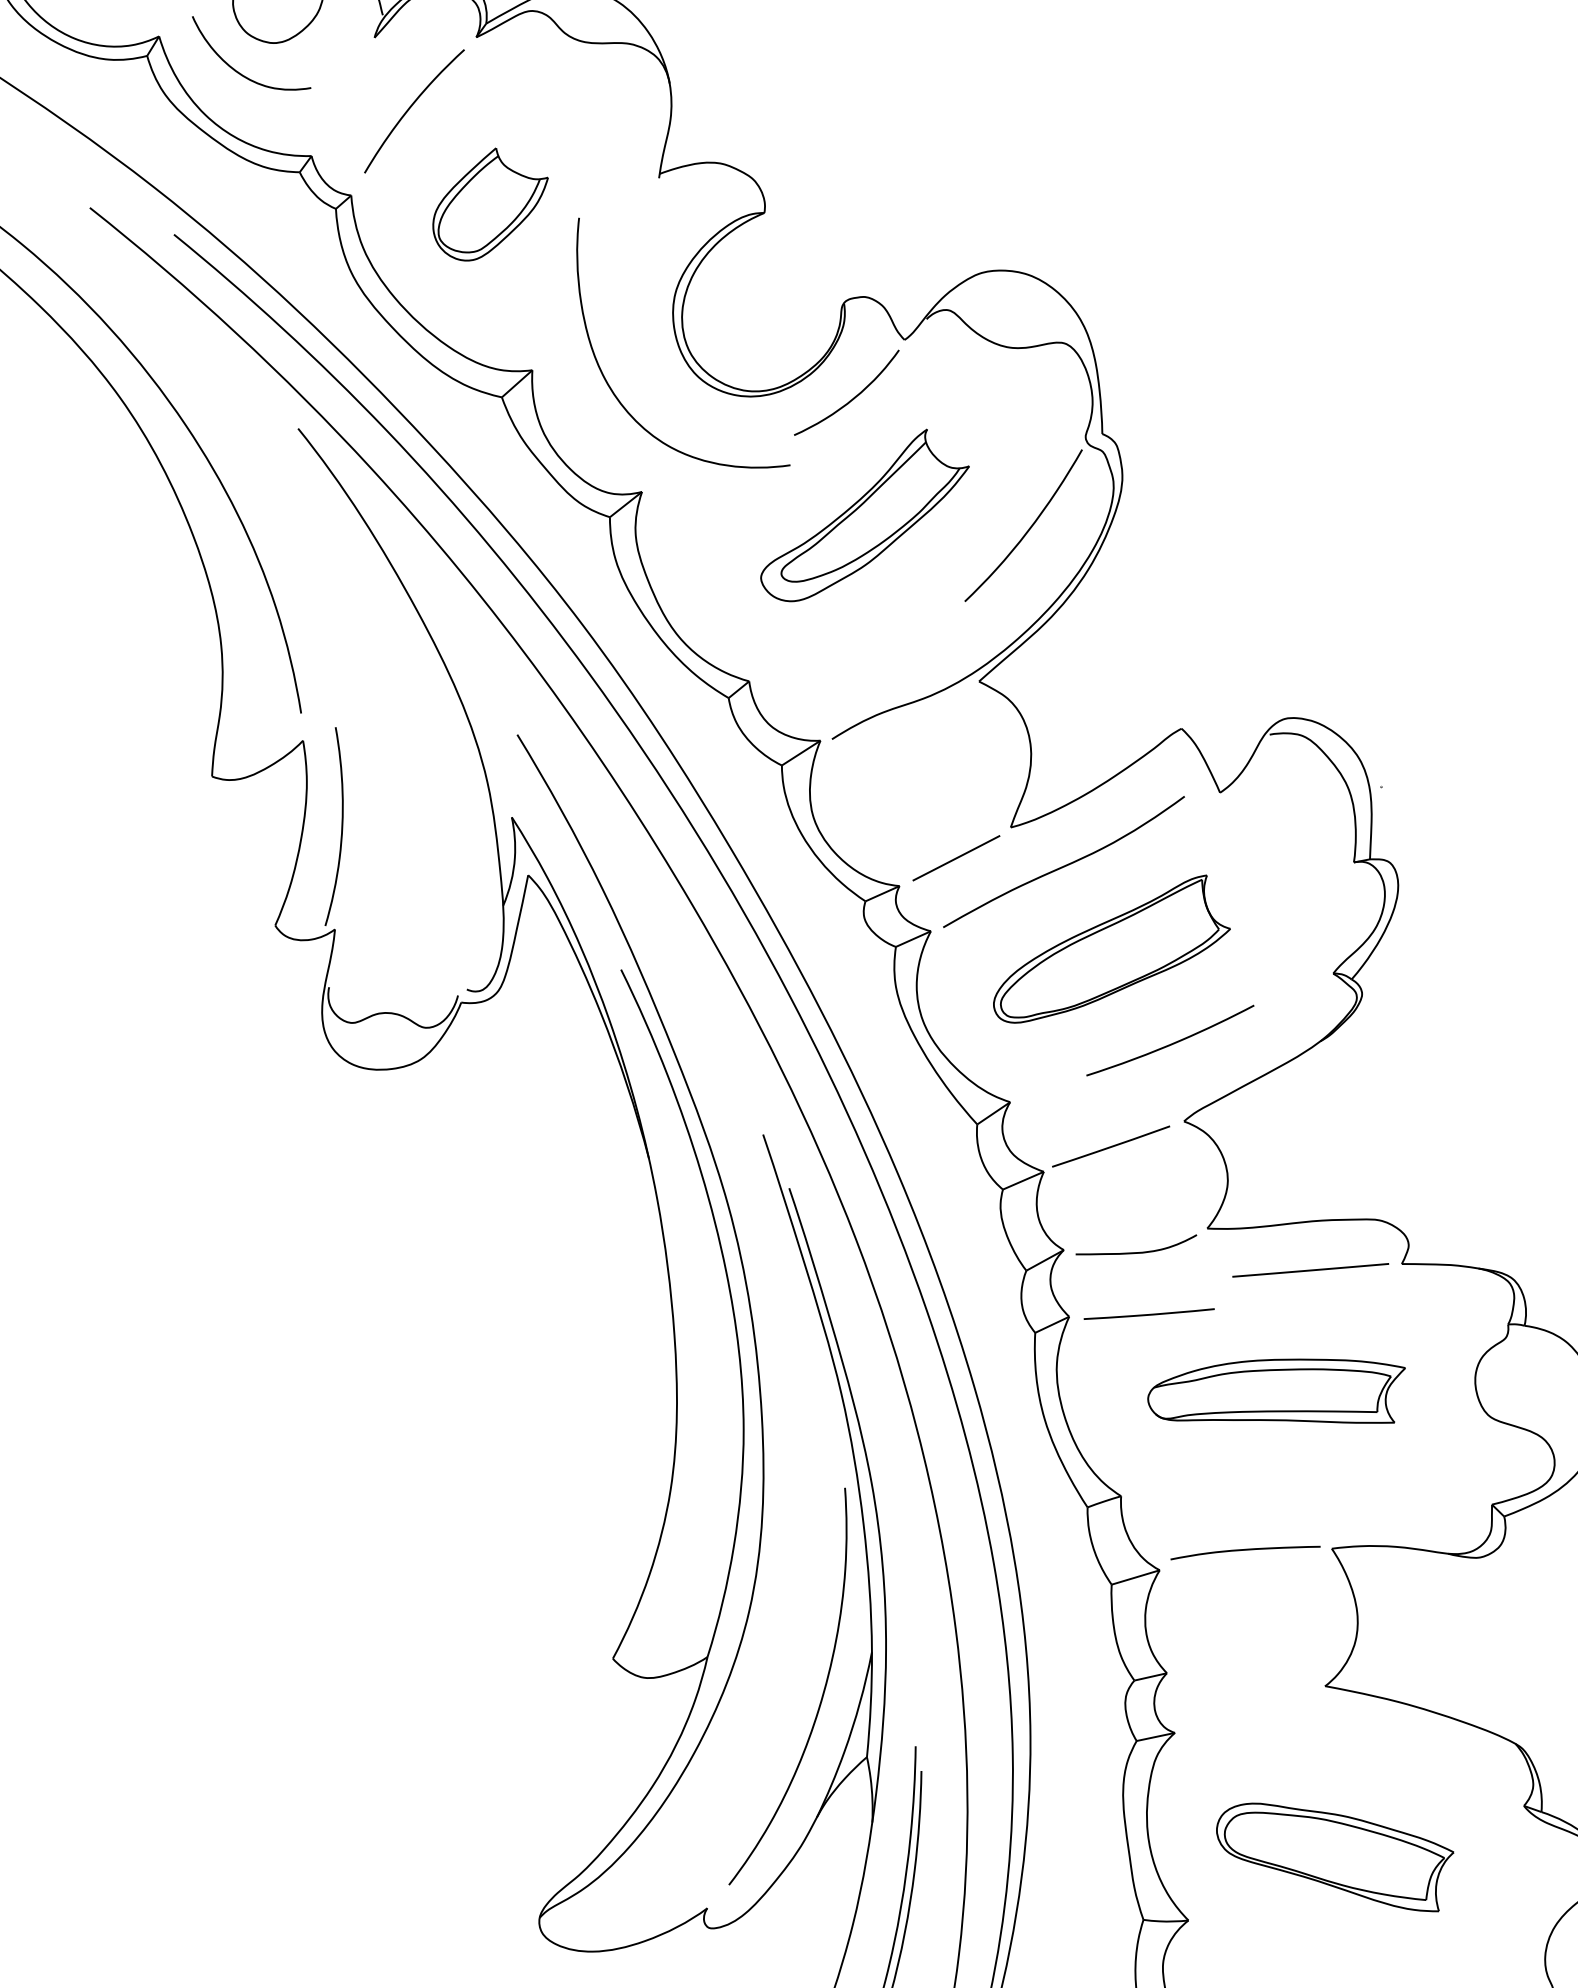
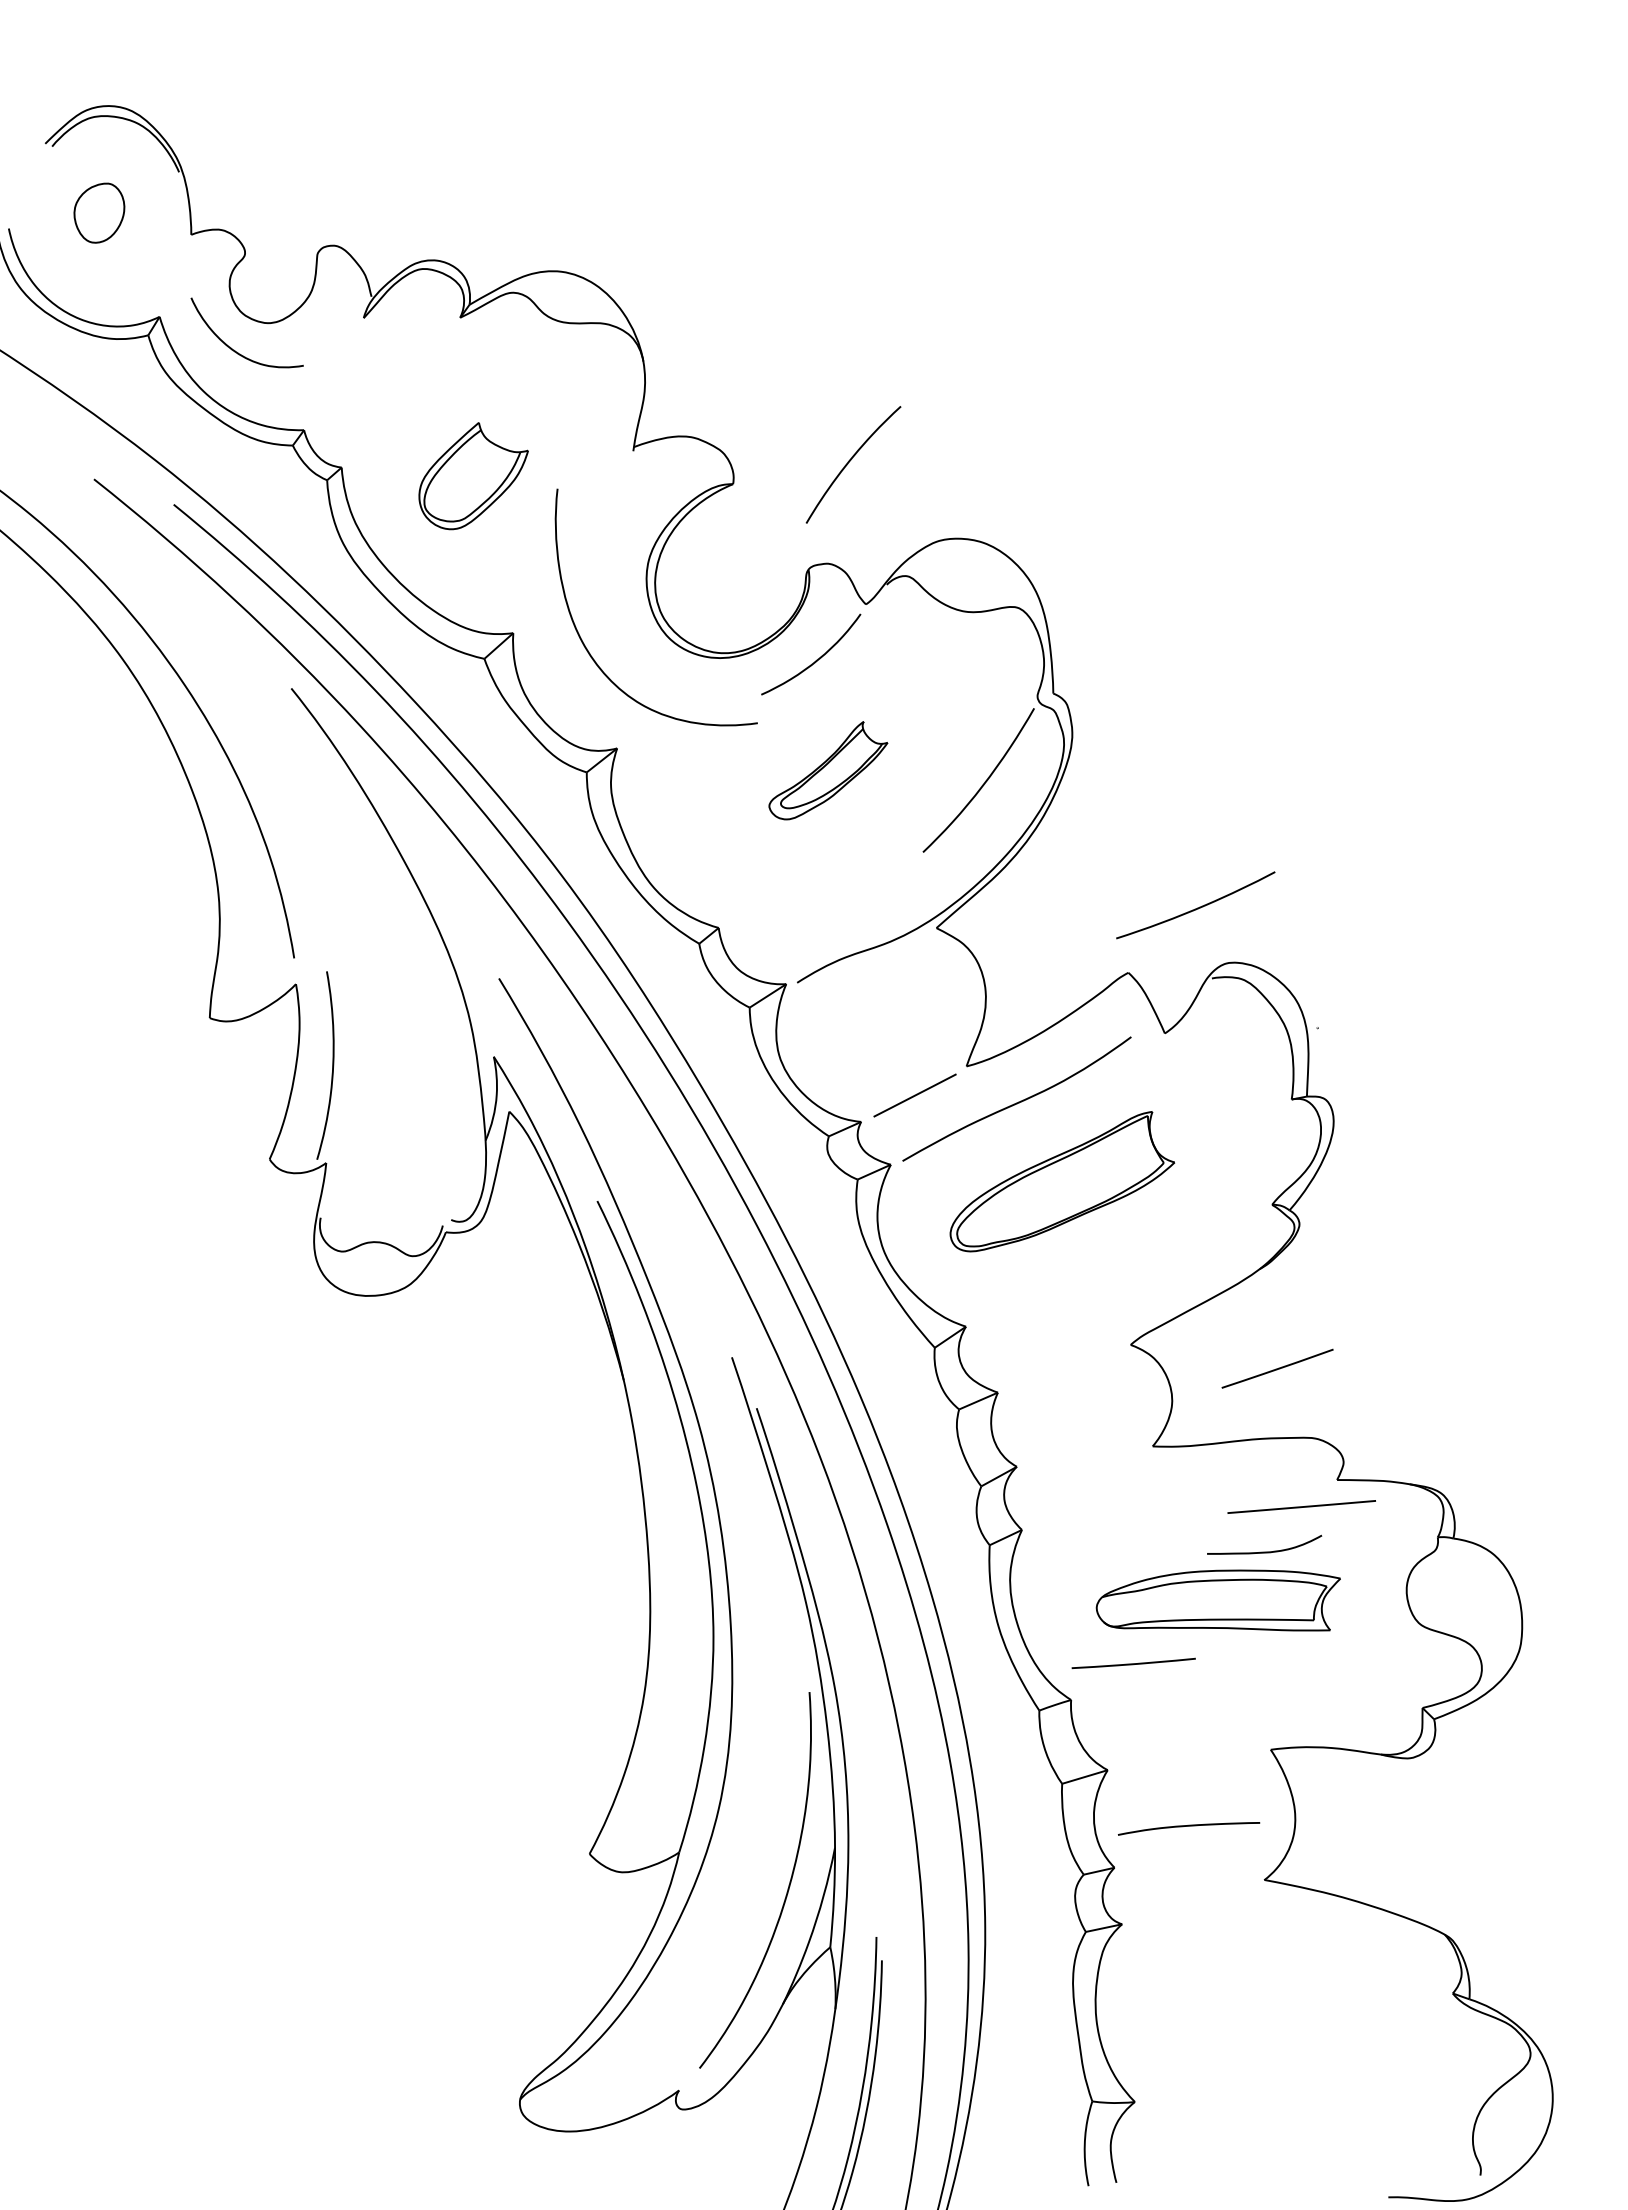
curve: (411, 107) -> (850, 461), moved
part: (865, 515) -> (828, 770), size x0.6
curve: (1172, 1042) -> (1197, 907), moved
line: (1110, 1146) -> (1277, 1368), moved
curve: (1136, 1251) -> (1264, 1551), moved
line: (1310, 1269) -> (1301, 1506), moved
line: (1148, 1314) -> (1133, 1663), moved
curve: (1246, 1550) -> (1189, 1826), moved
part: (1334, 1857) -> (1273, 2042), removed

